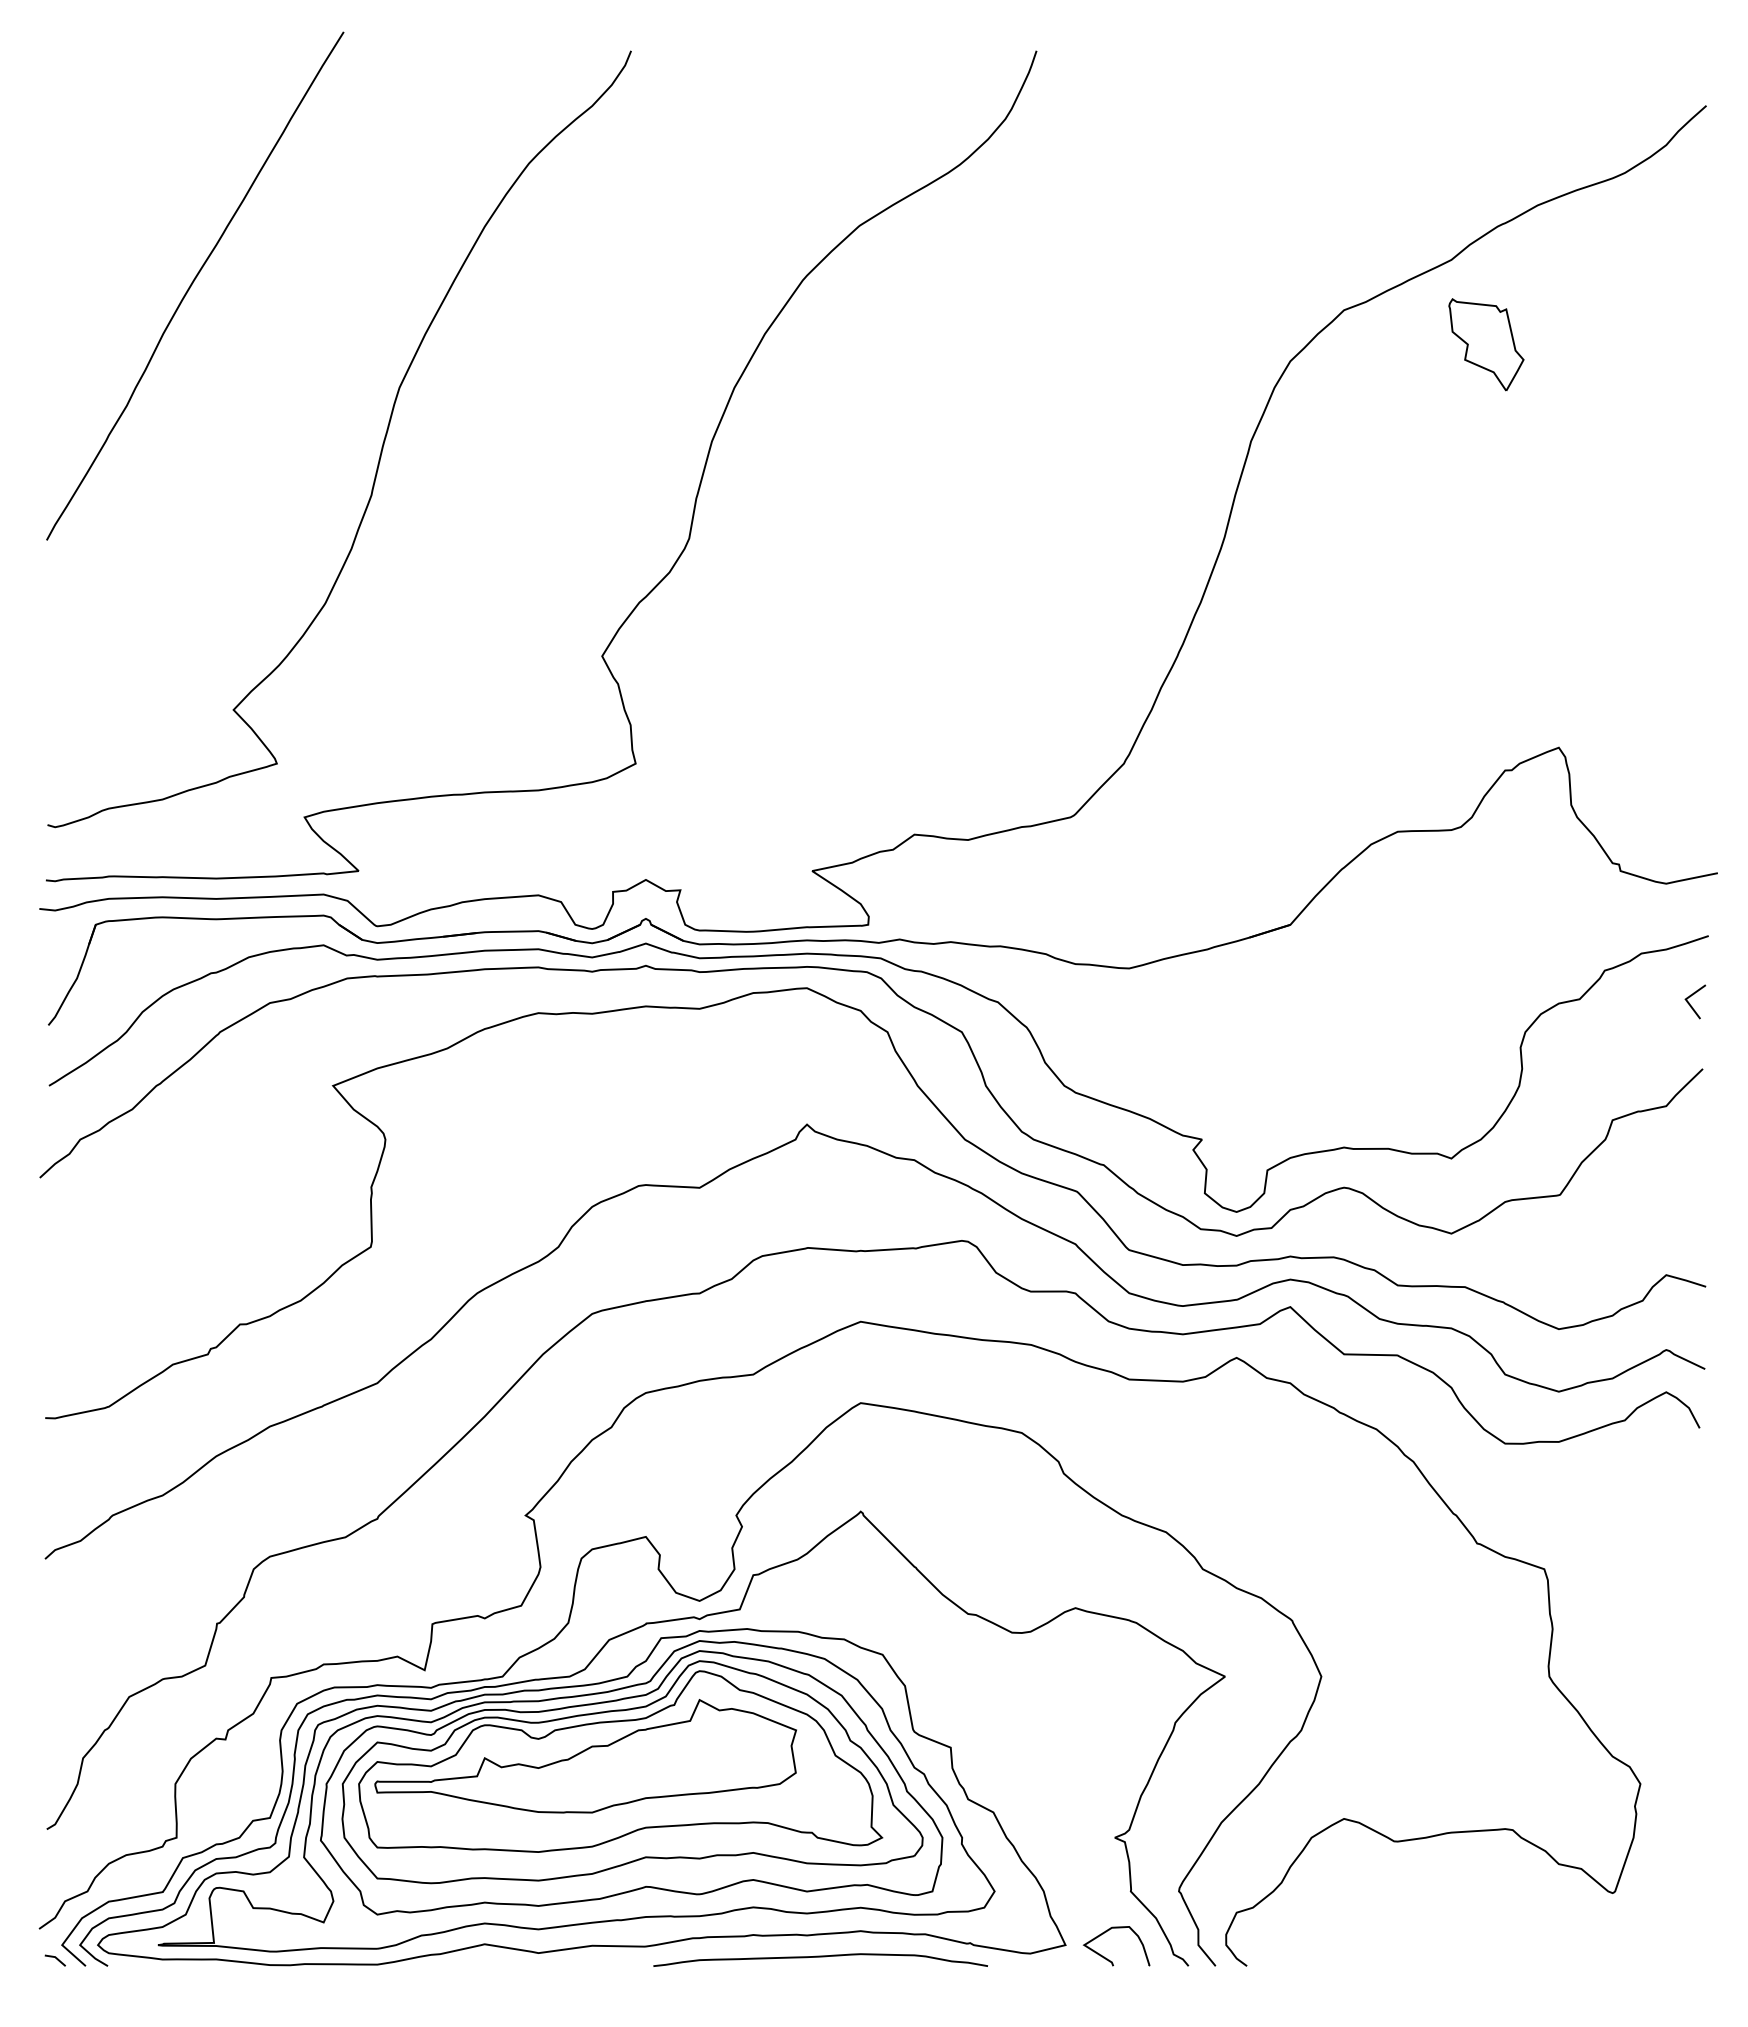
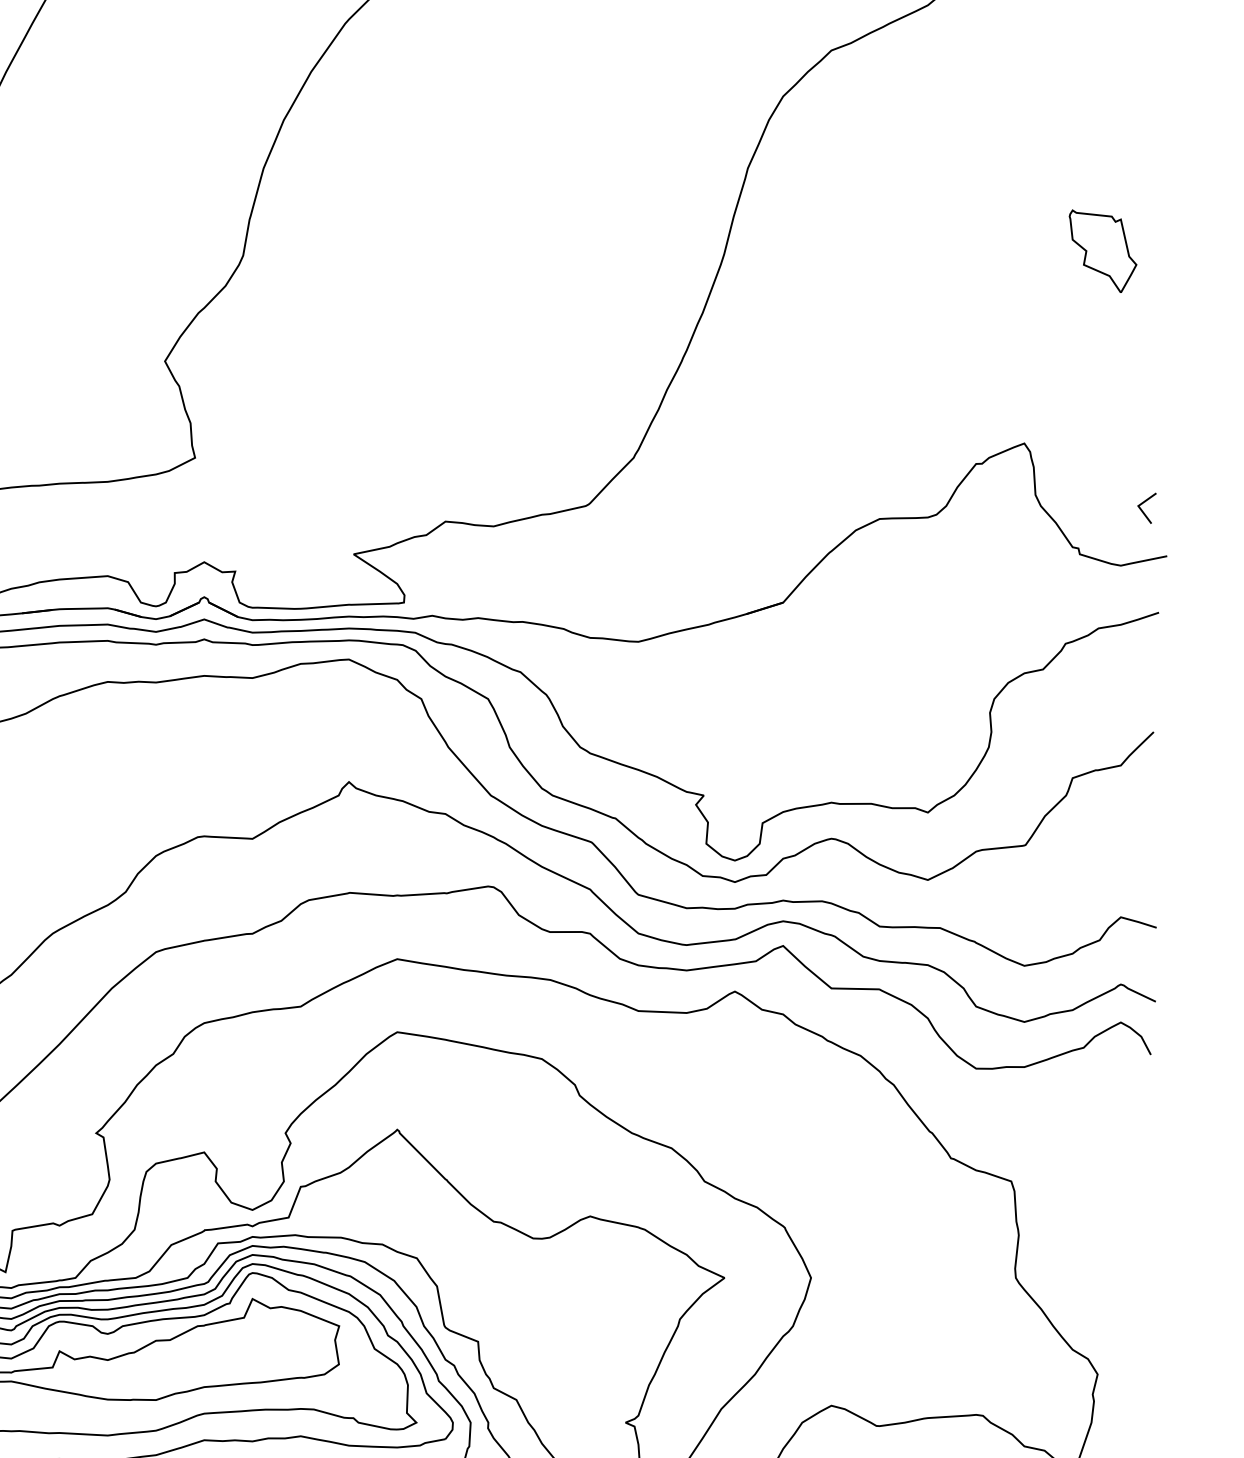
part: (1486, 344) -> (1103, 251), moved
line: (1691, 1005) -> (1143, 511), moved

